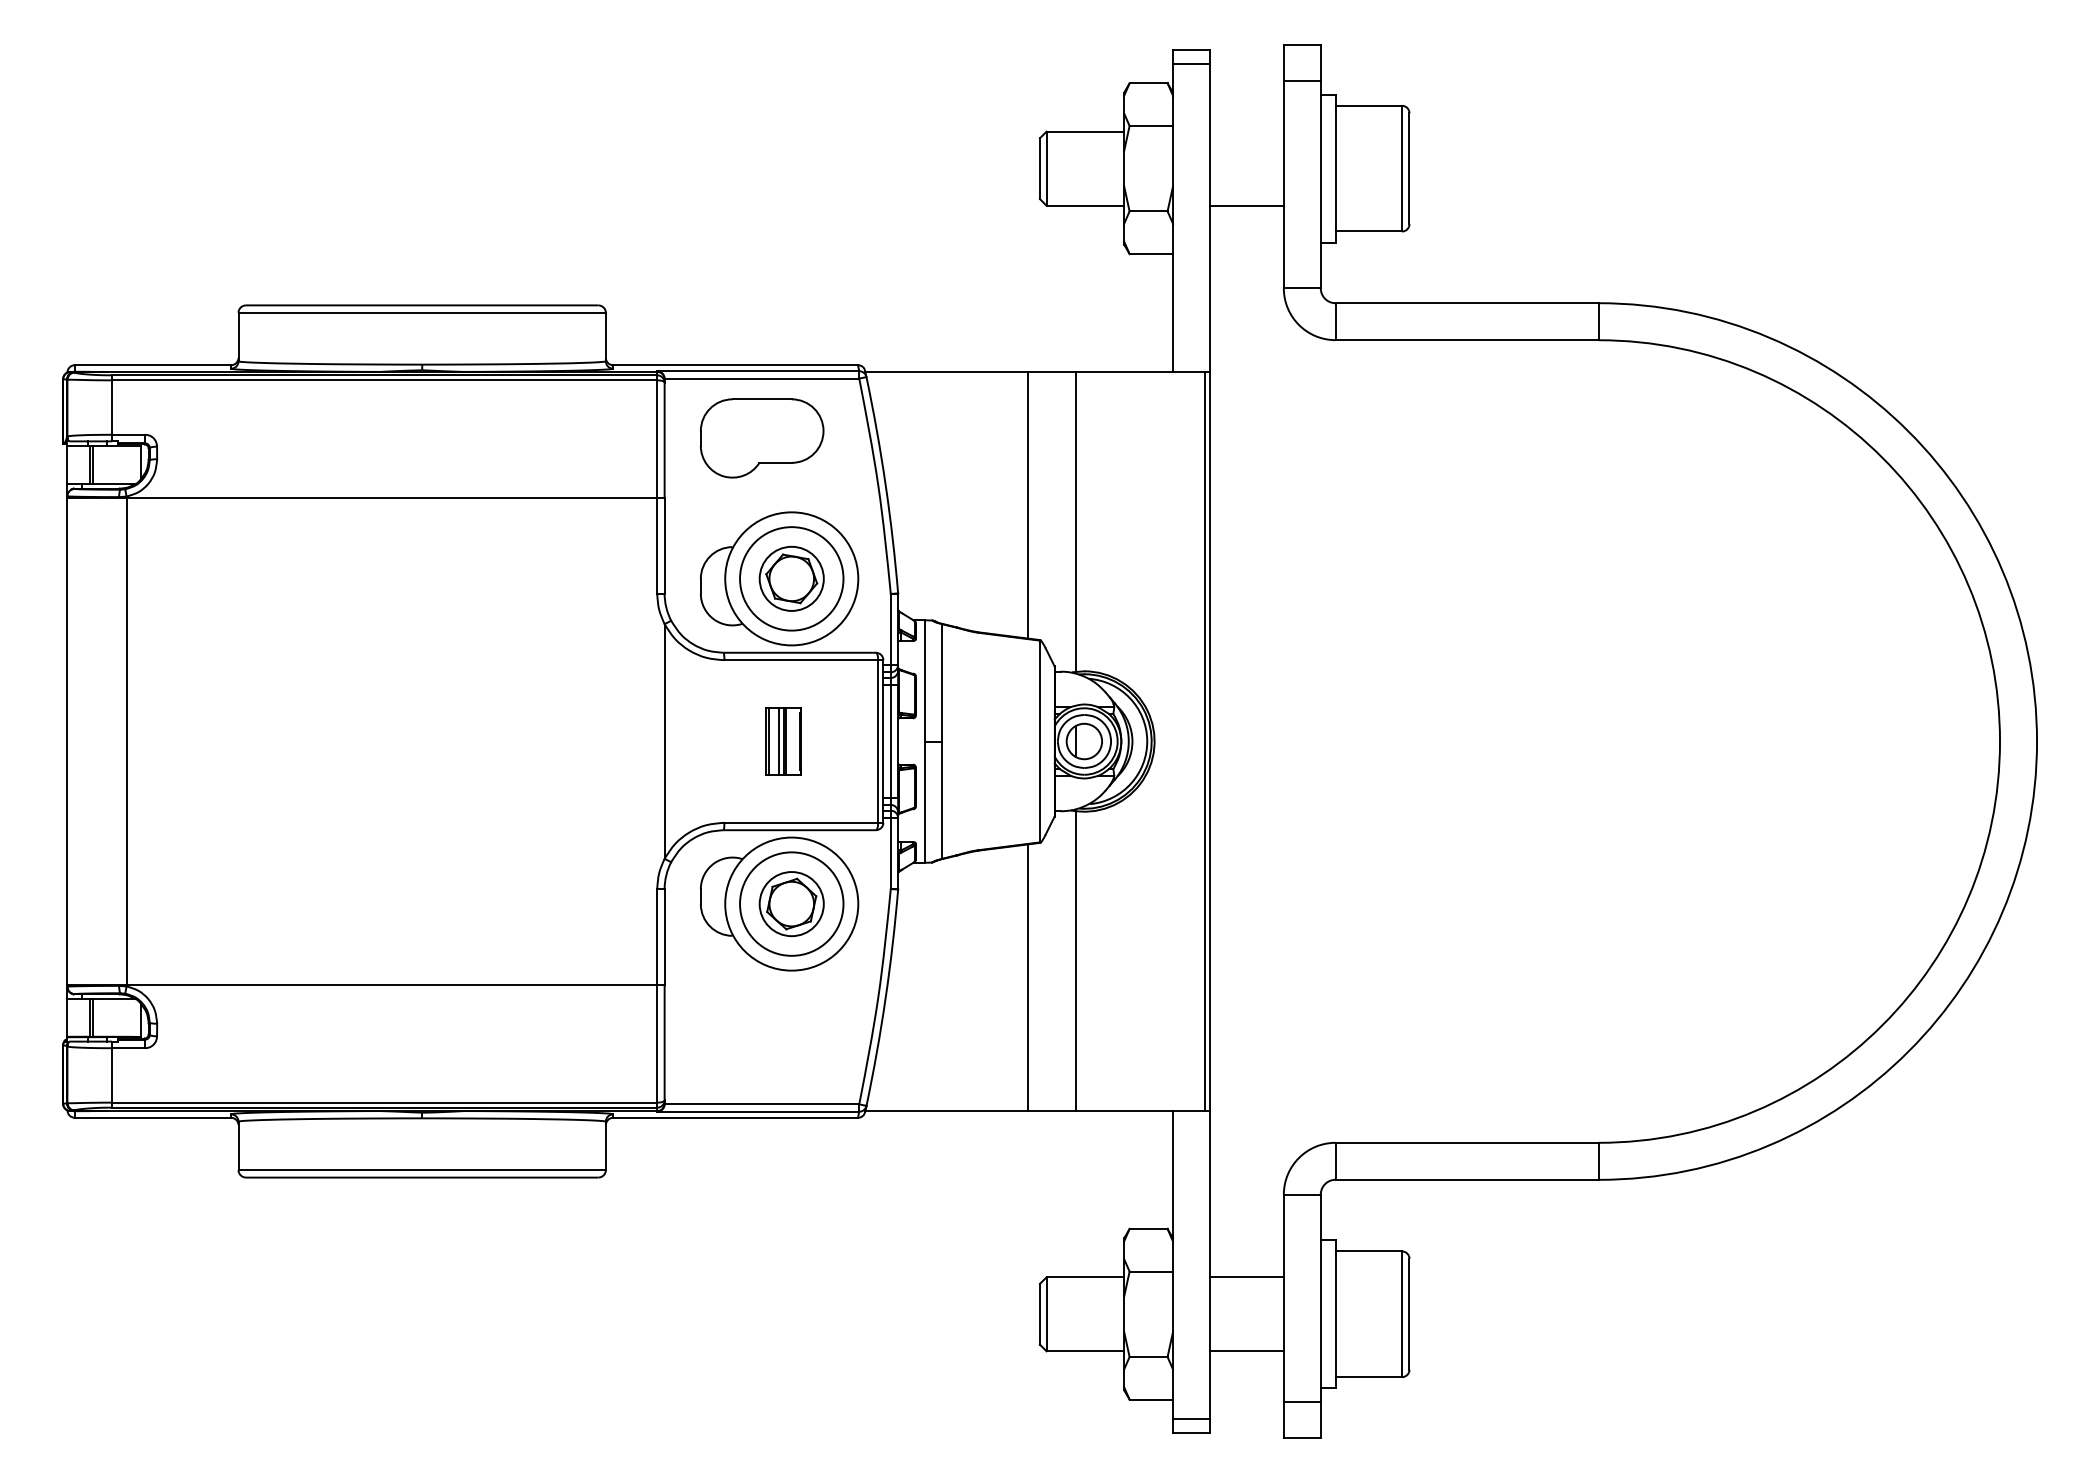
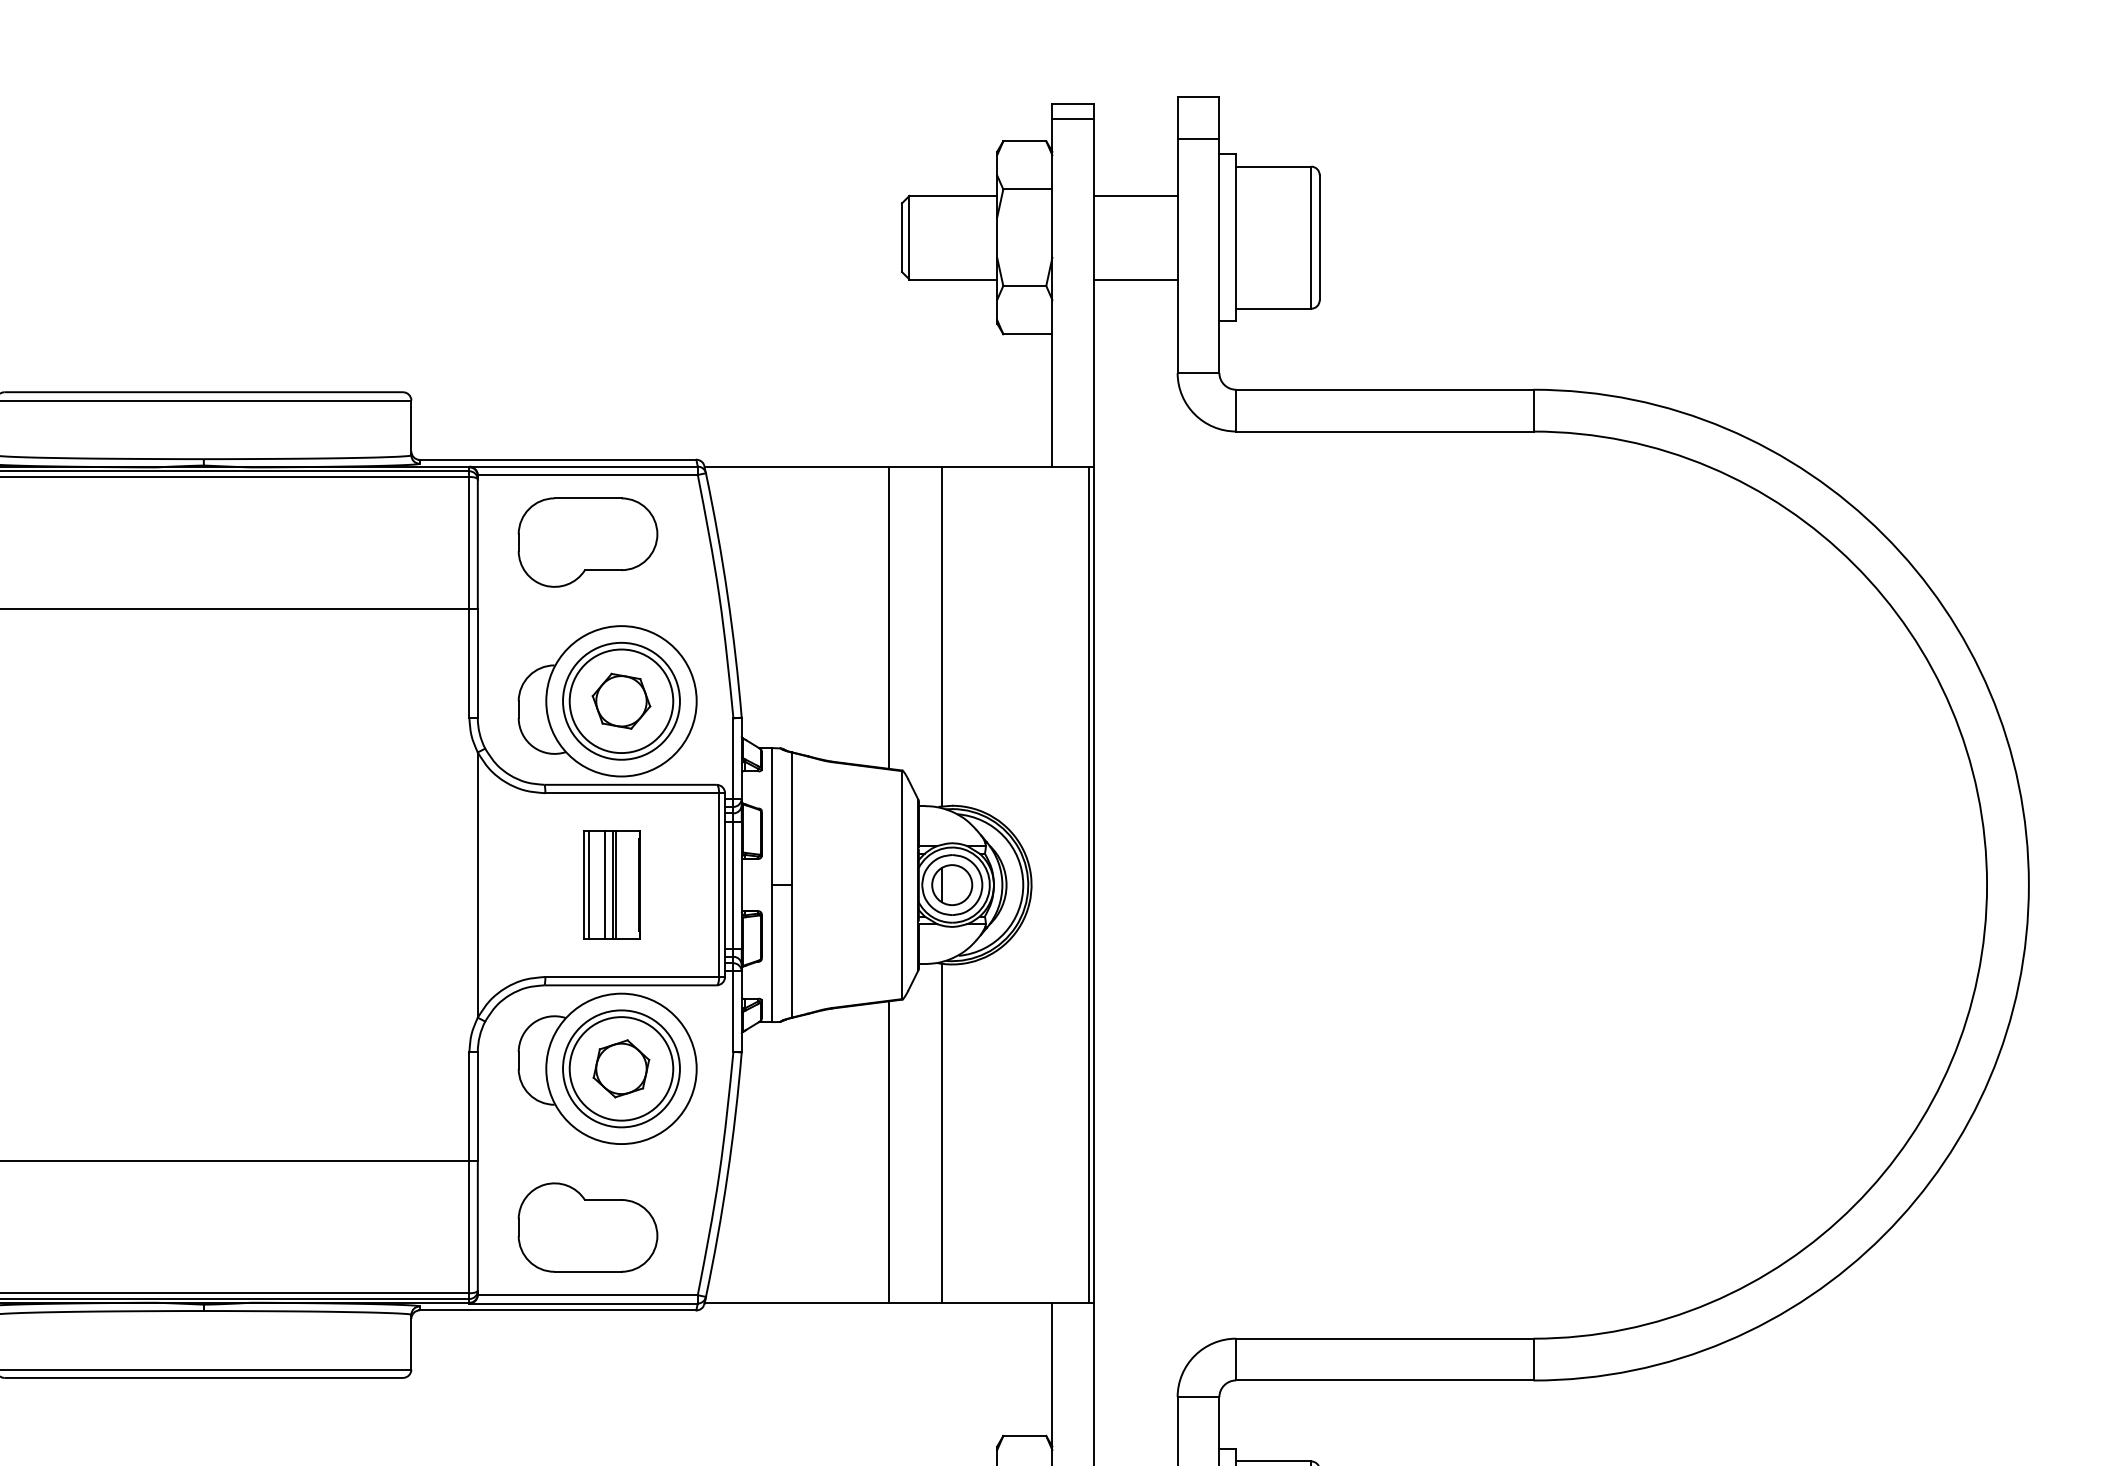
line: (1246, 131) -> (1135, 195), added
circle: (791, 578) -> (621, 700), size x1.43
part: (783, 741) -> (612, 885), size x1.43
circle: (791, 903) -> (621, 1068), size x1.43
part: (762, 1044) -> (588, 1227), added

